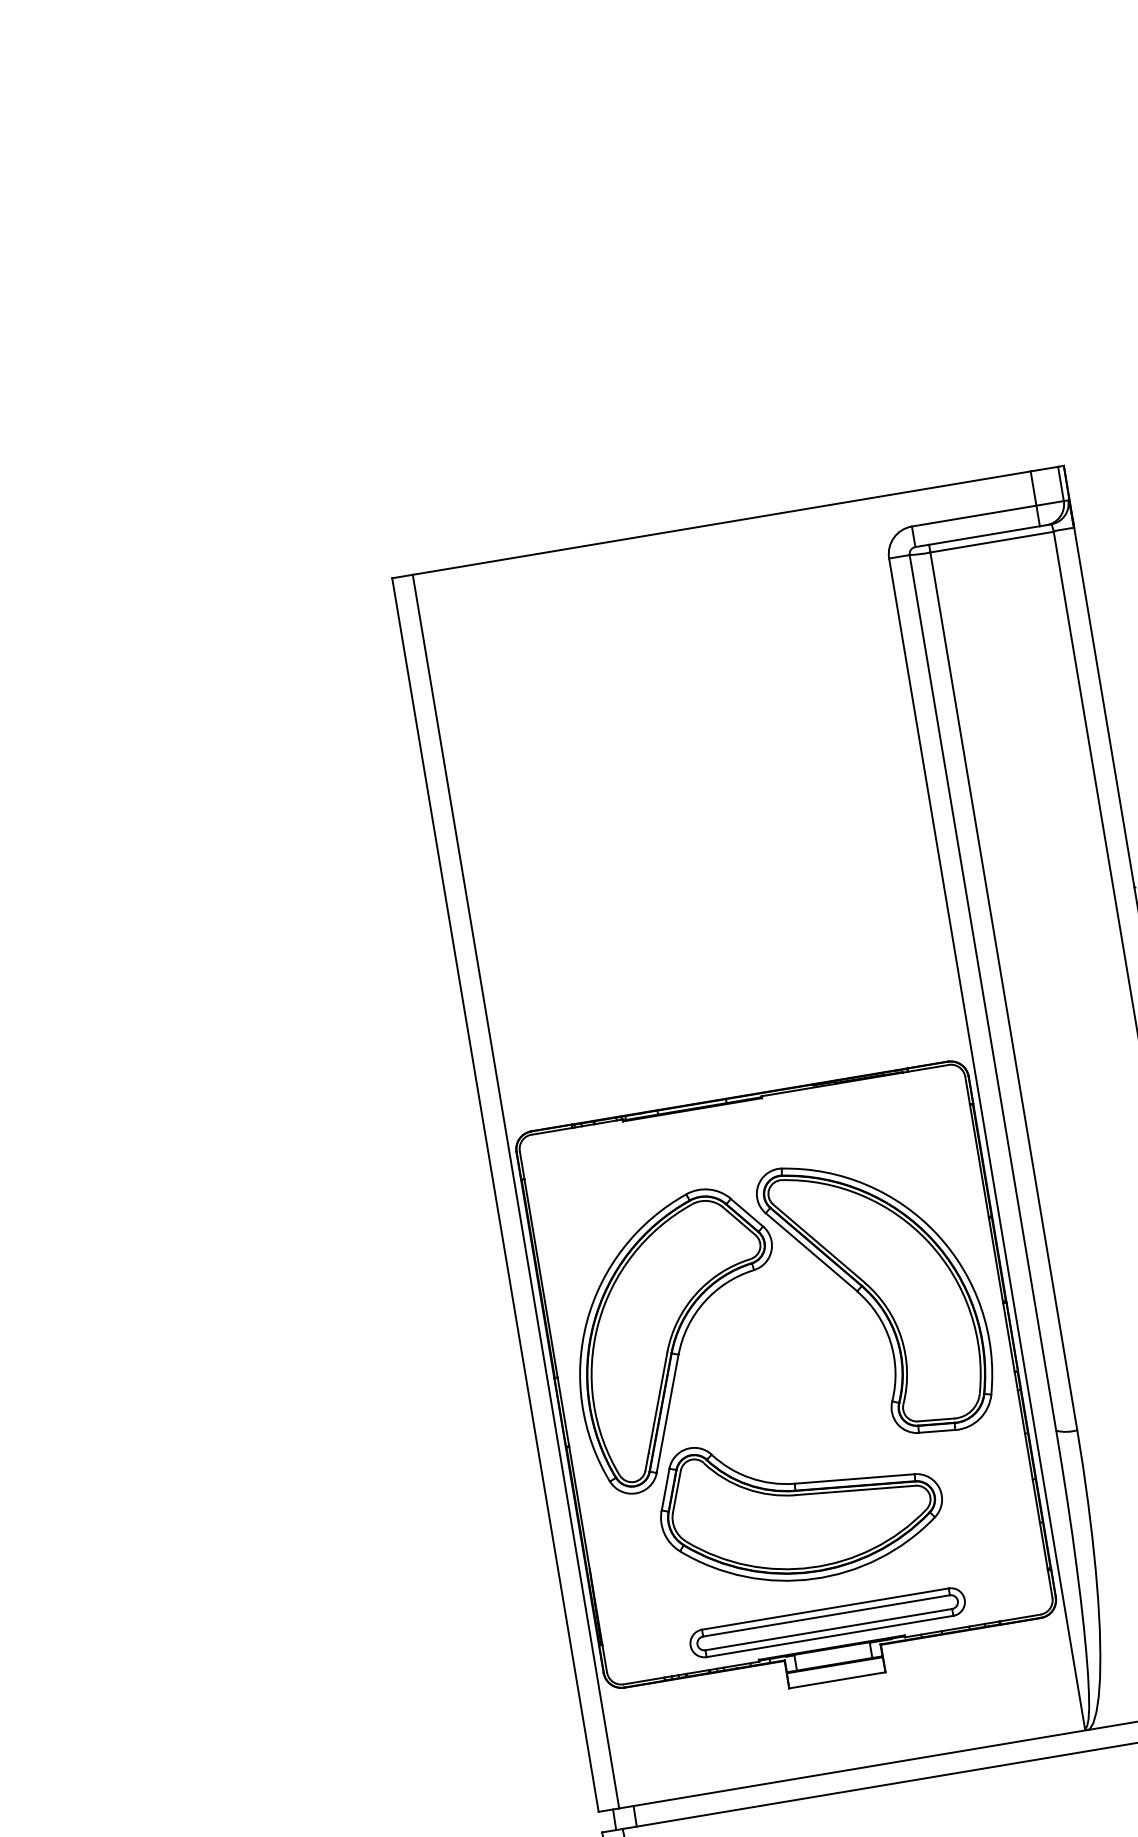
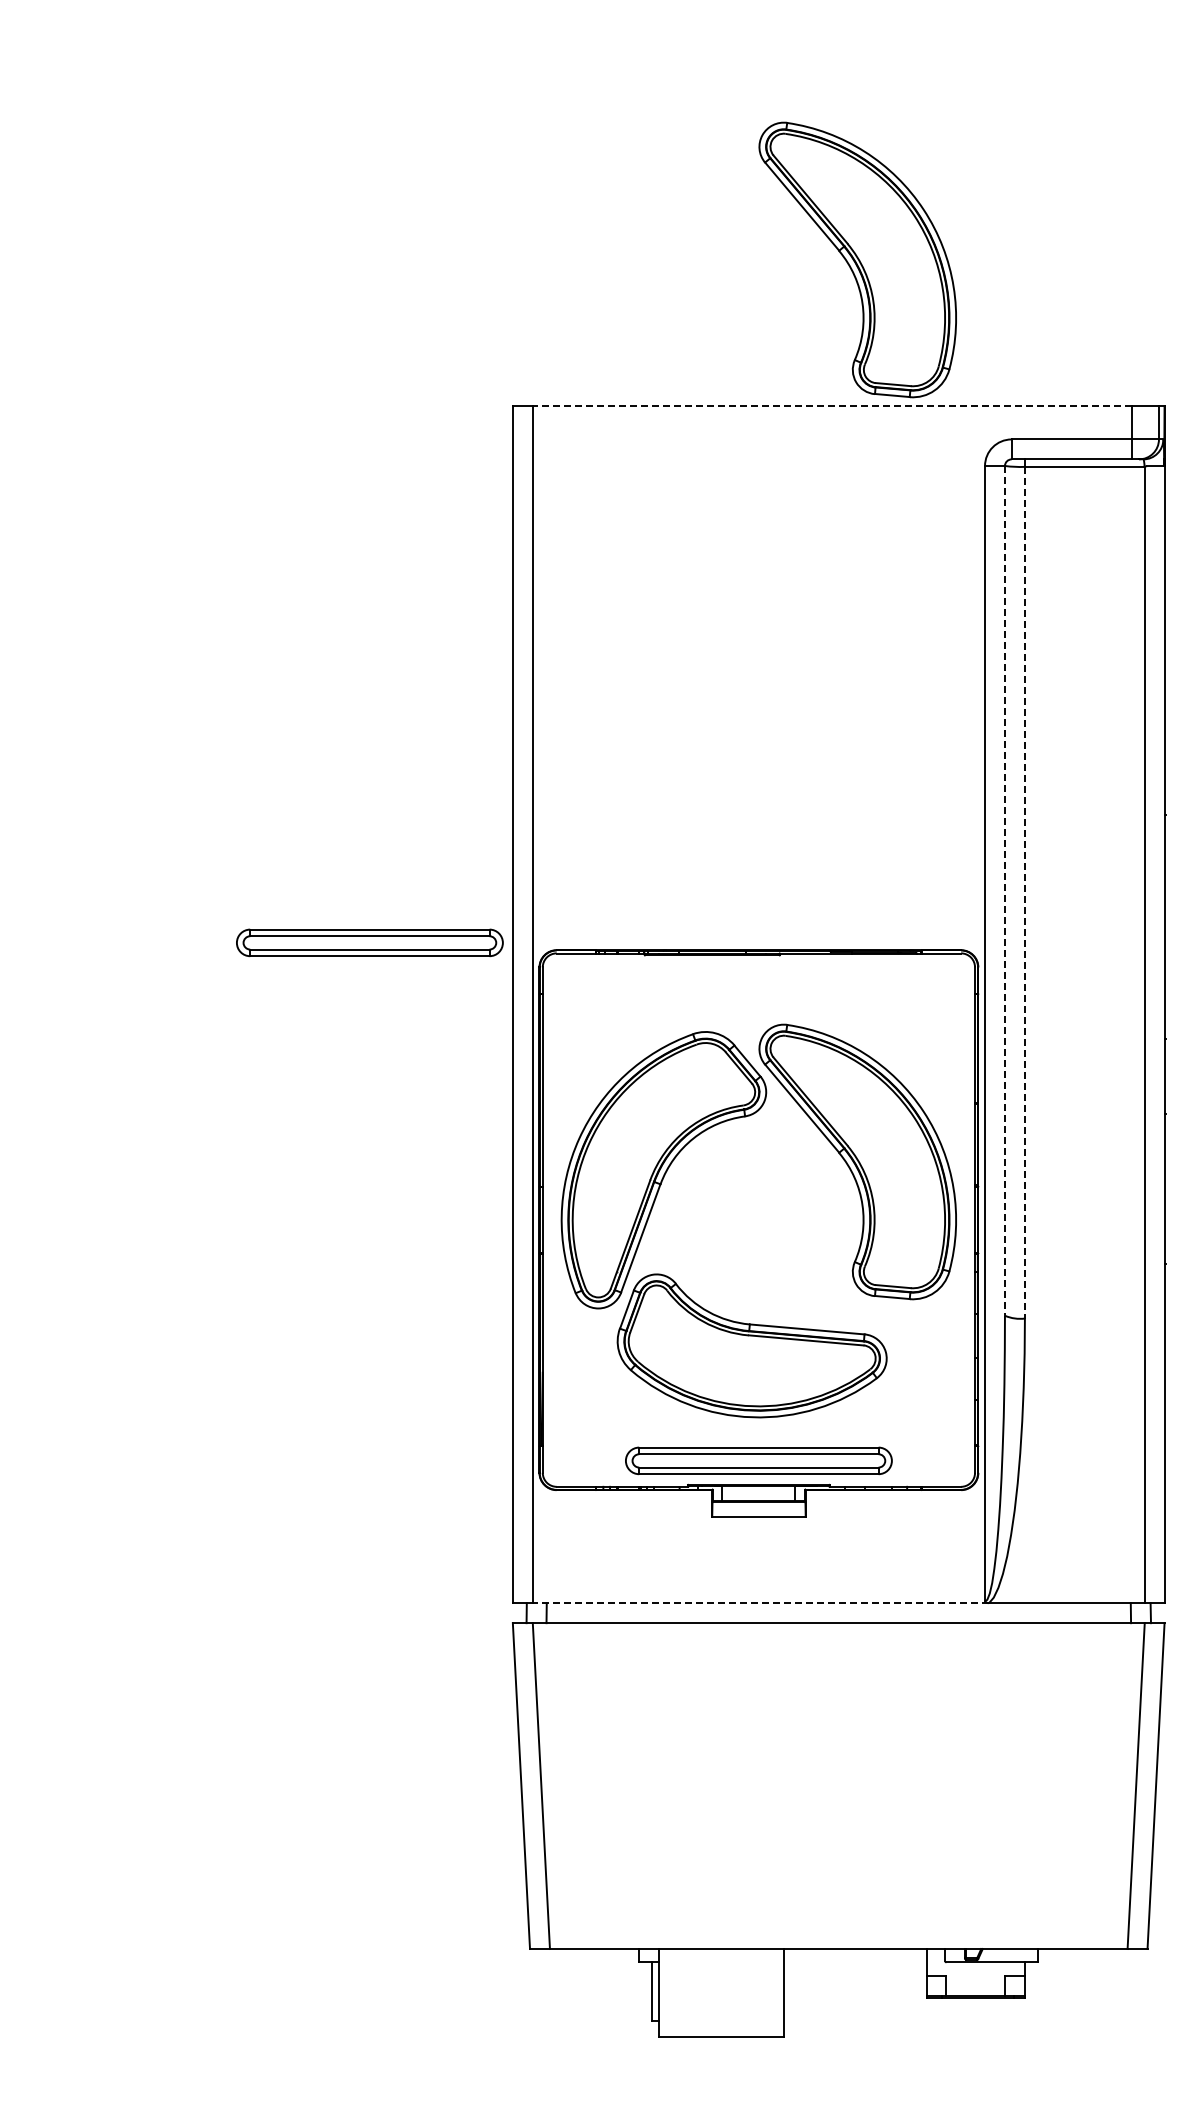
part: (722, 367) -> (857, 259), added
line: (721, 523) -> (832, 406), solid -> dashed
line: (1003, 991) -> (1024, 892), solid -> dashed
line: (982, 992) -> (1004, 890), solid -> dashed
part: (336, 1155) -> (369, 942), added
line: (853, 1769) -> (760, 1603), solid -> dashed

